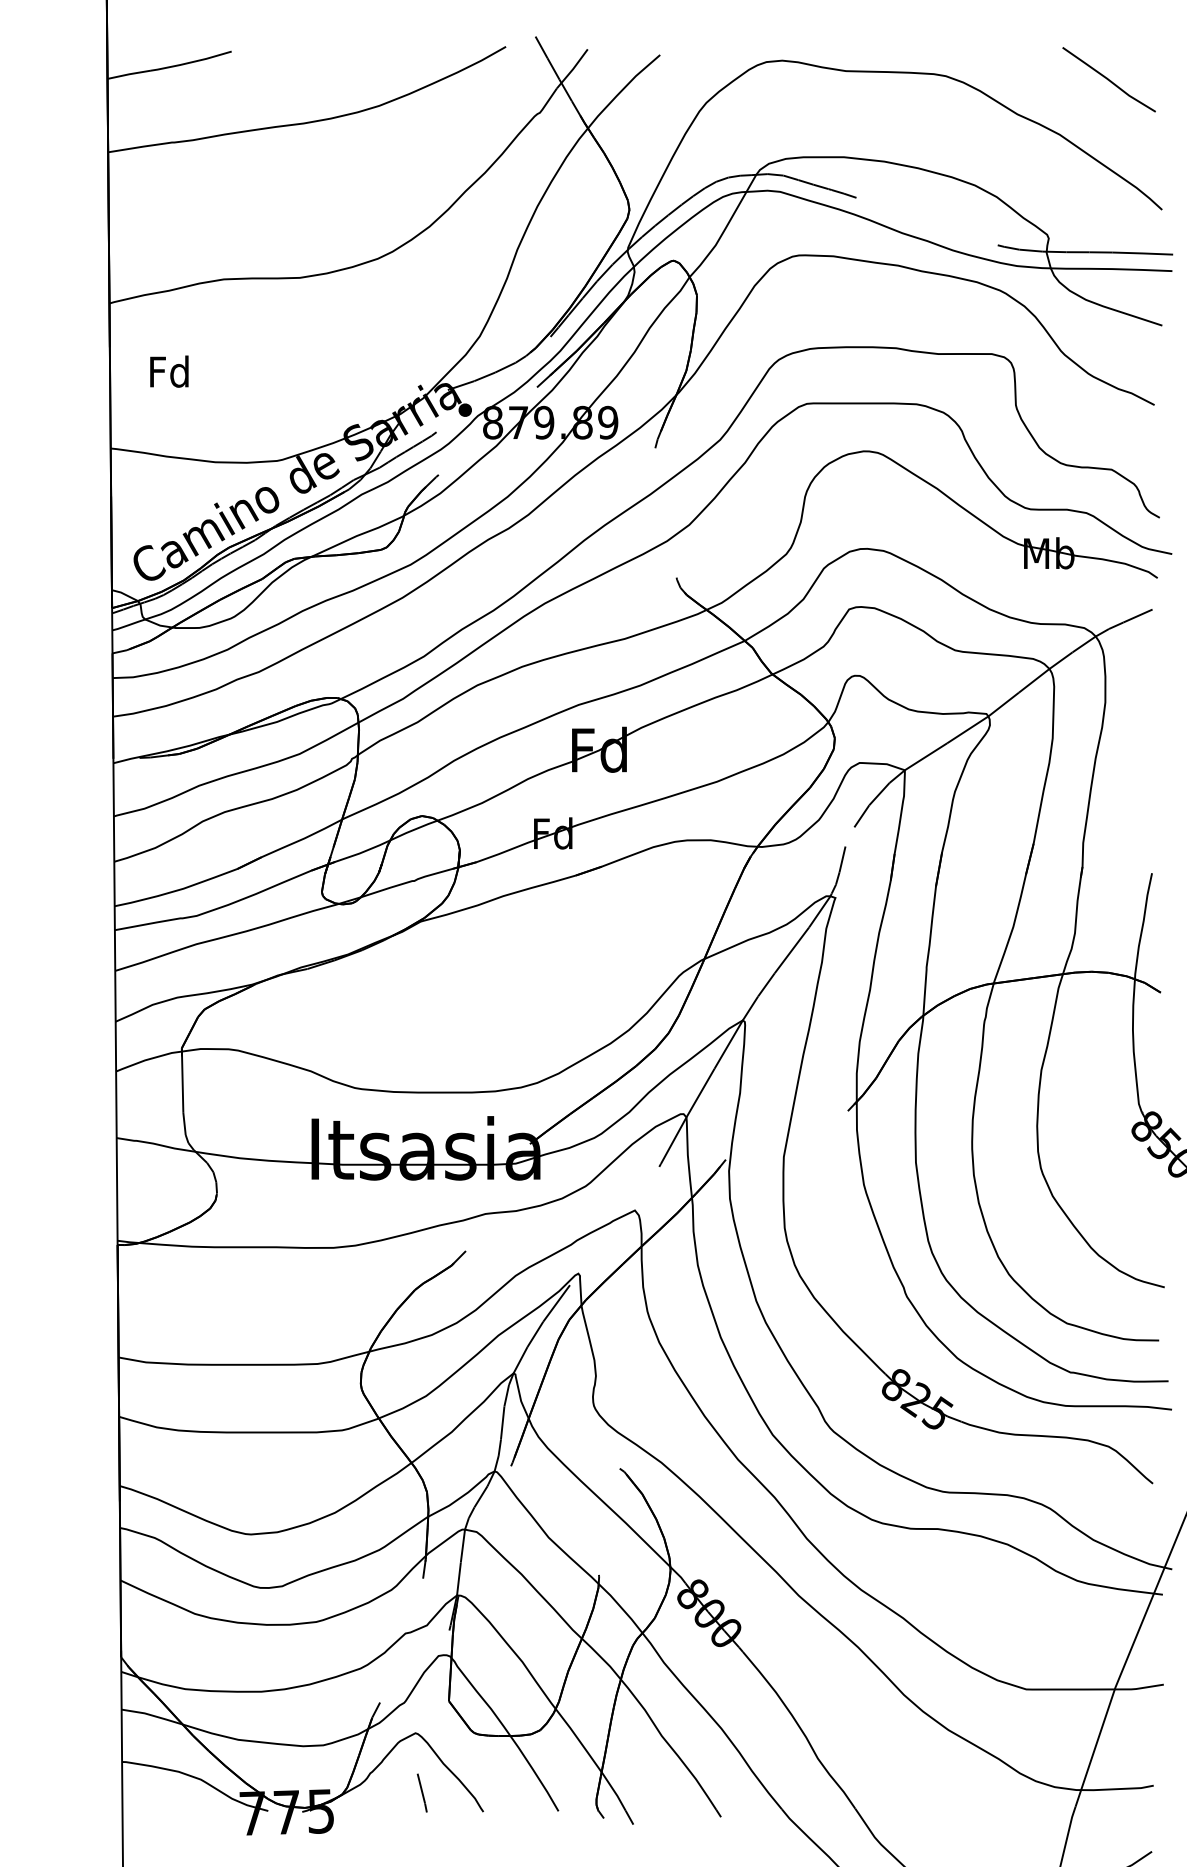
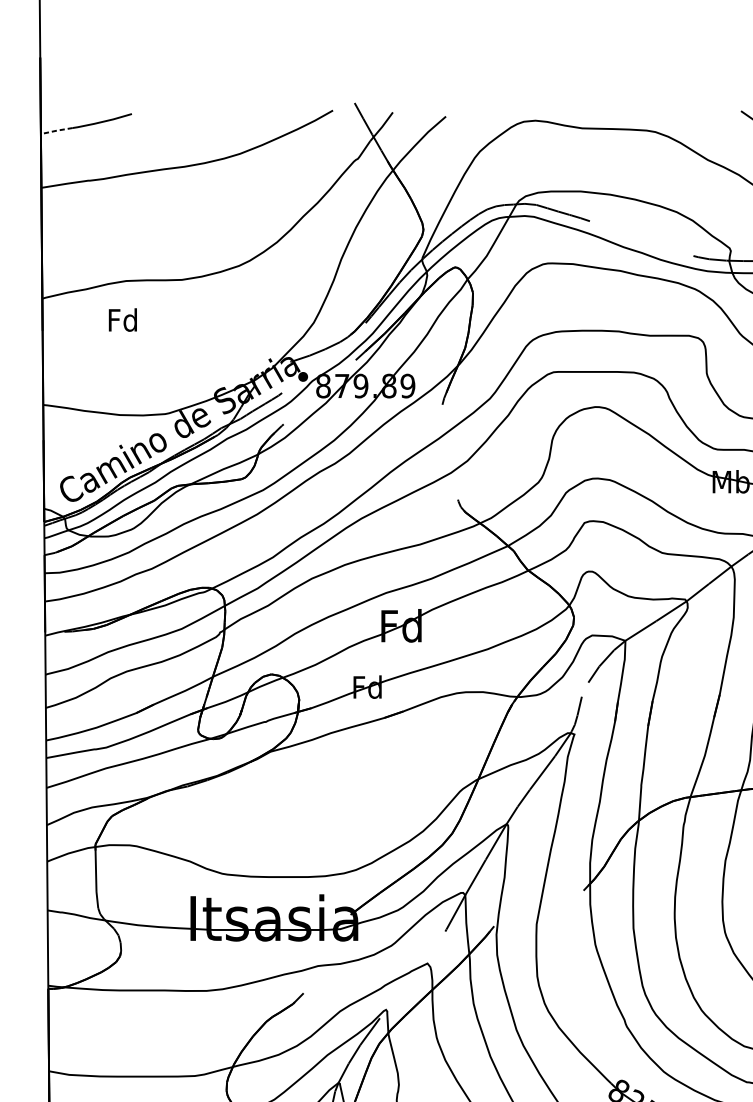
line: (129, 74) -> (57, 130), solid -> dashed
text: (169, 371) -> (123, 319), moved

